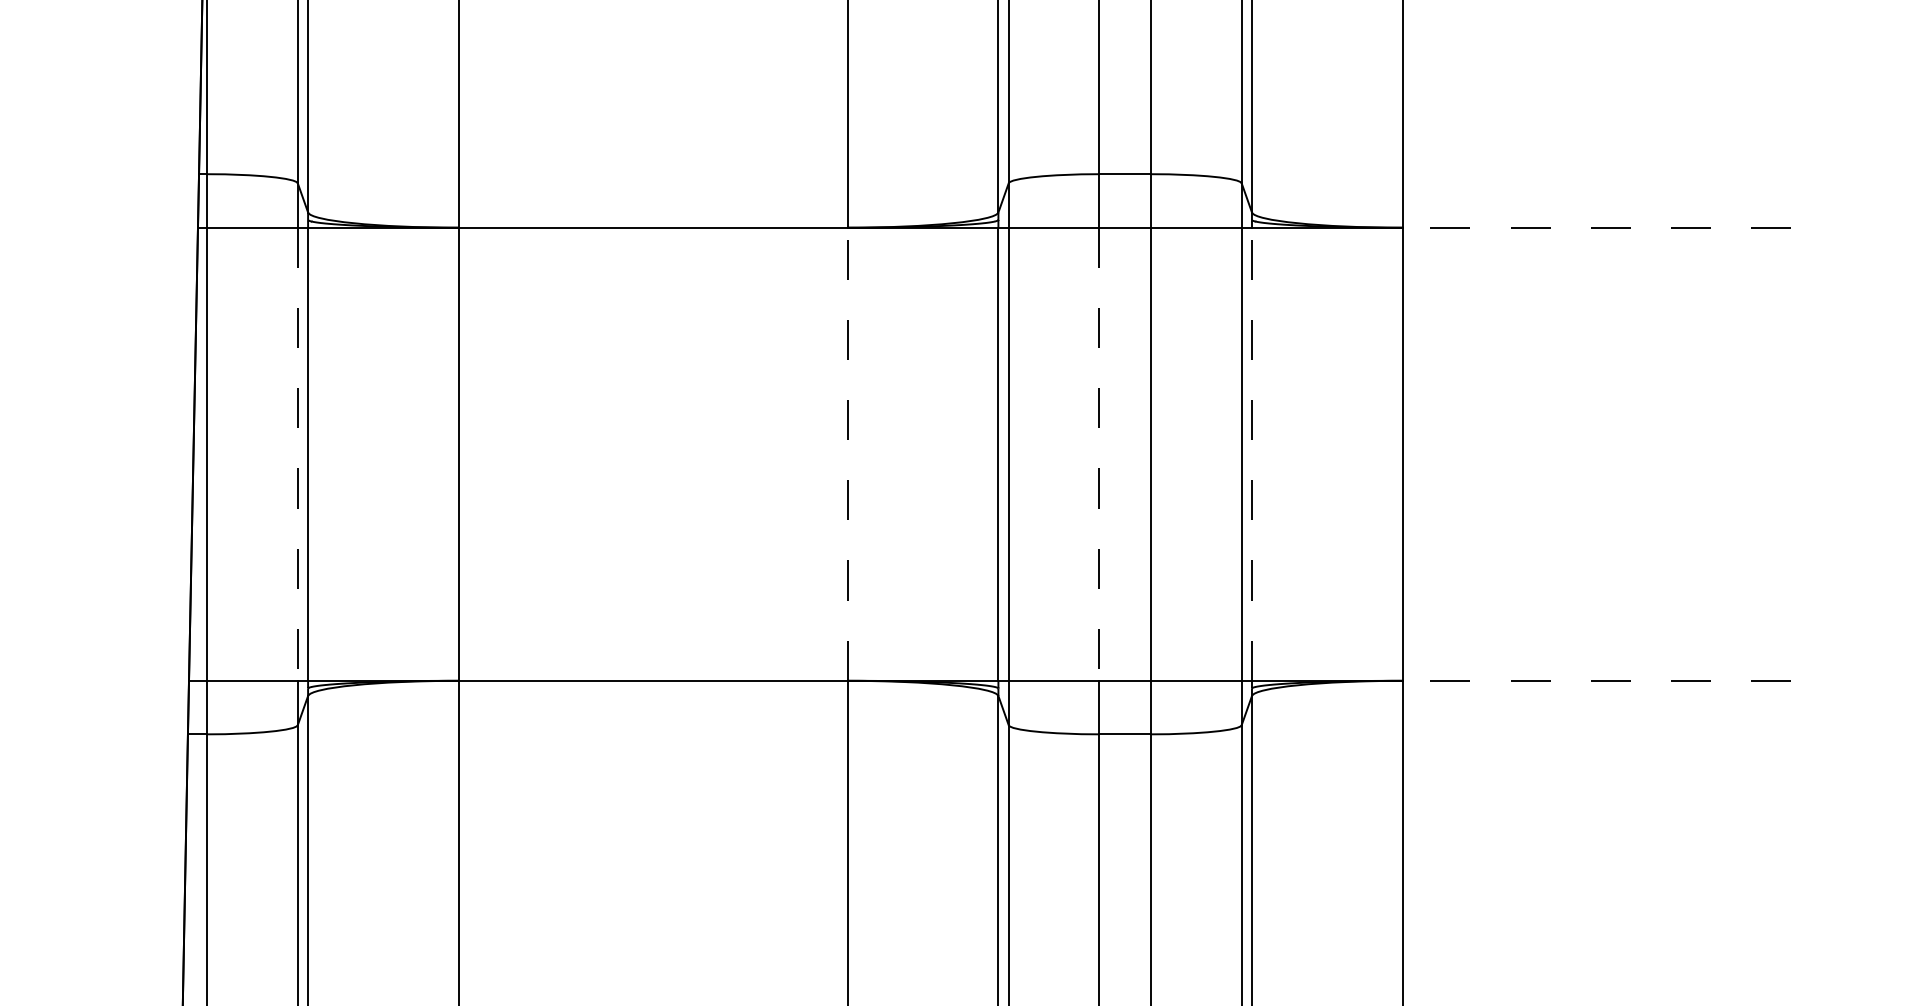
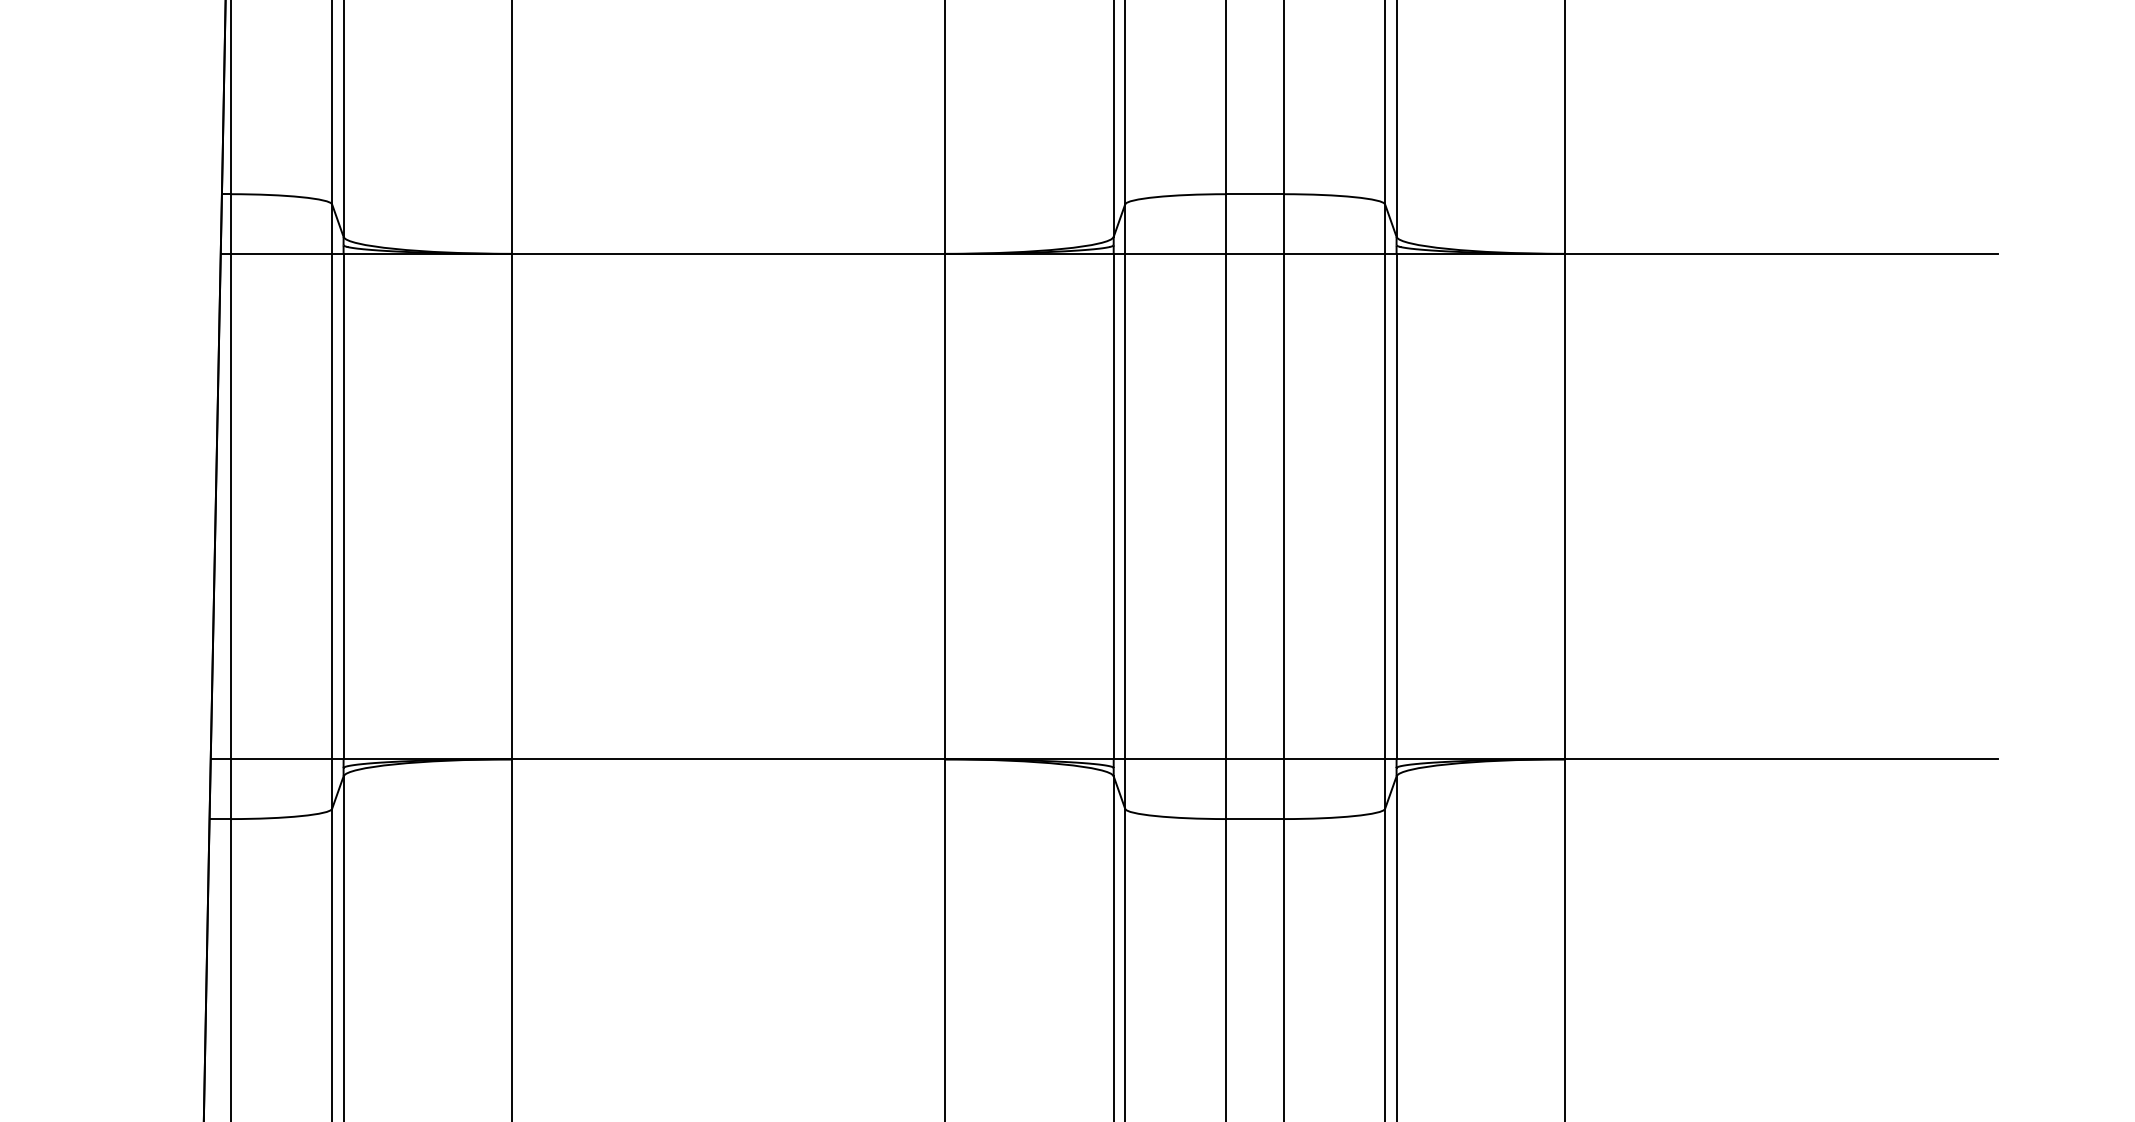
line: (1597, 227) -> (1781, 253), dashed -> solid
line: (298, 454) -> (332, 506), dashed -> solid
line: (847, 454) -> (945, 506), dashed -> solid
line: (1099, 454) -> (1226, 506), dashed -> solid
line: (1251, 454) -> (1396, 506), dashed -> solid
line: (1597, 680) -> (1781, 759), dashed -> solid

